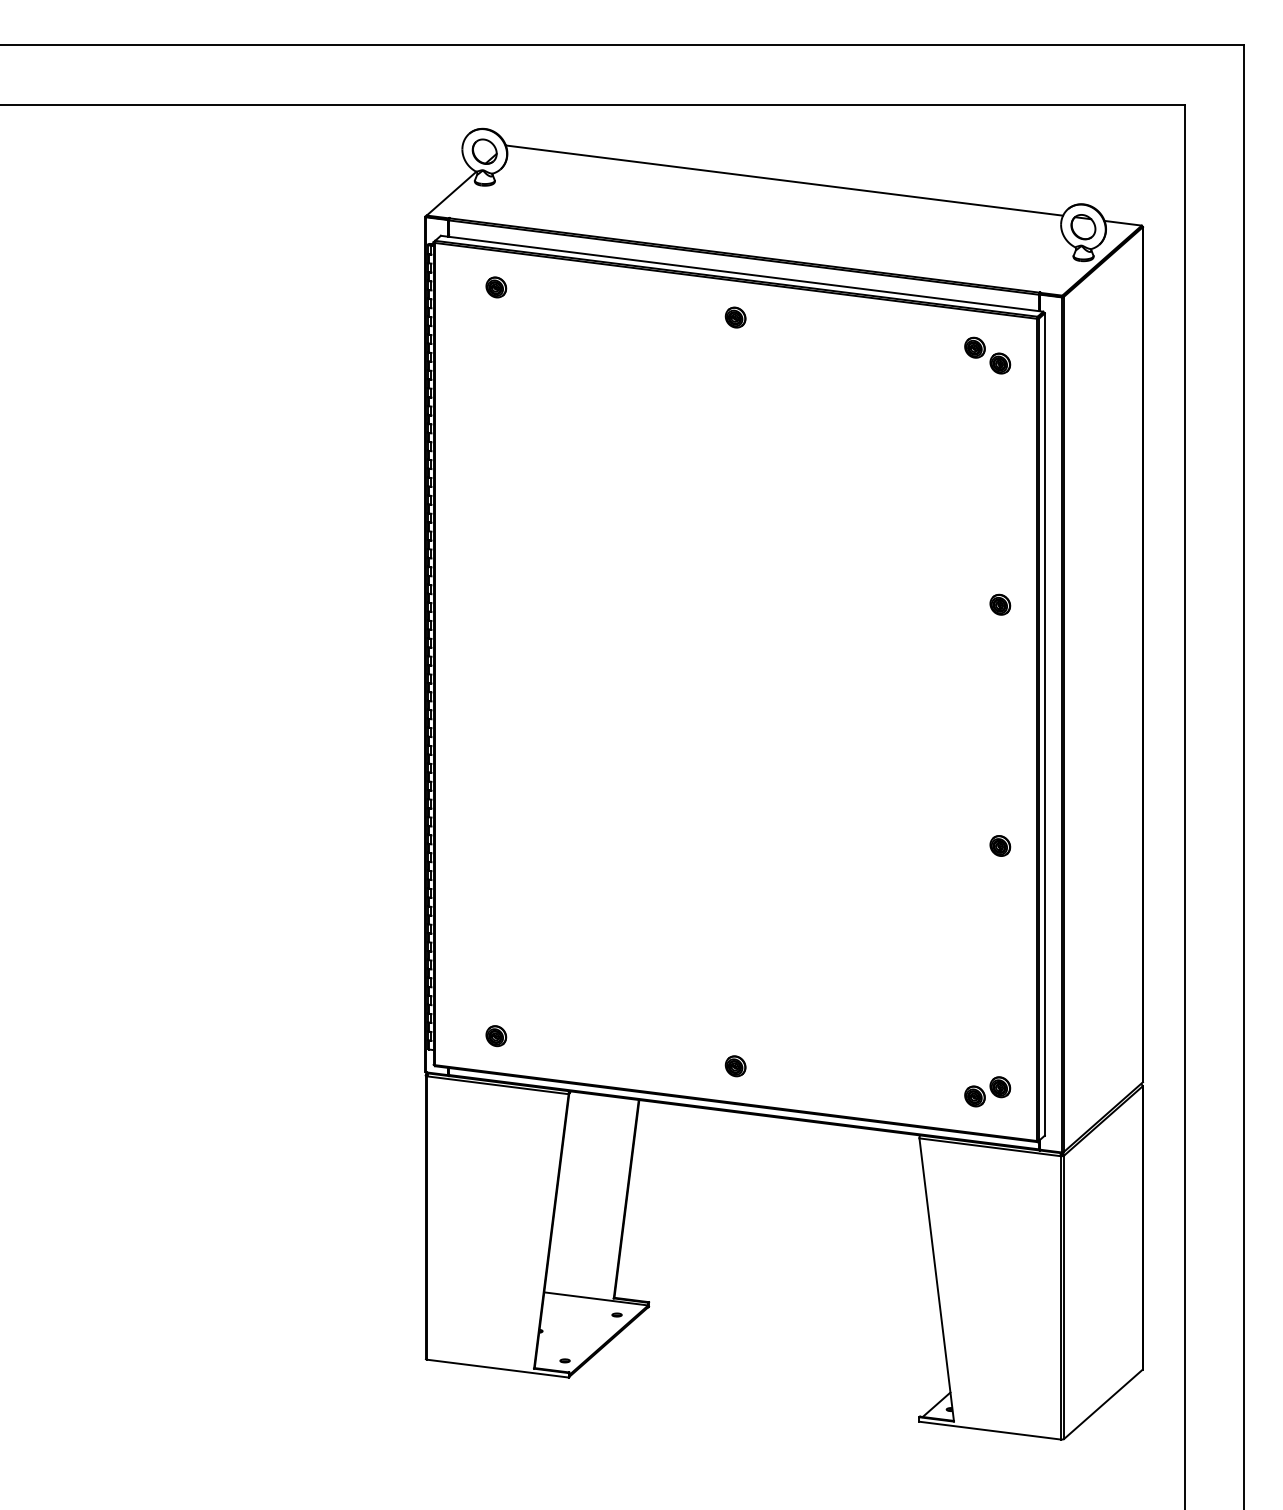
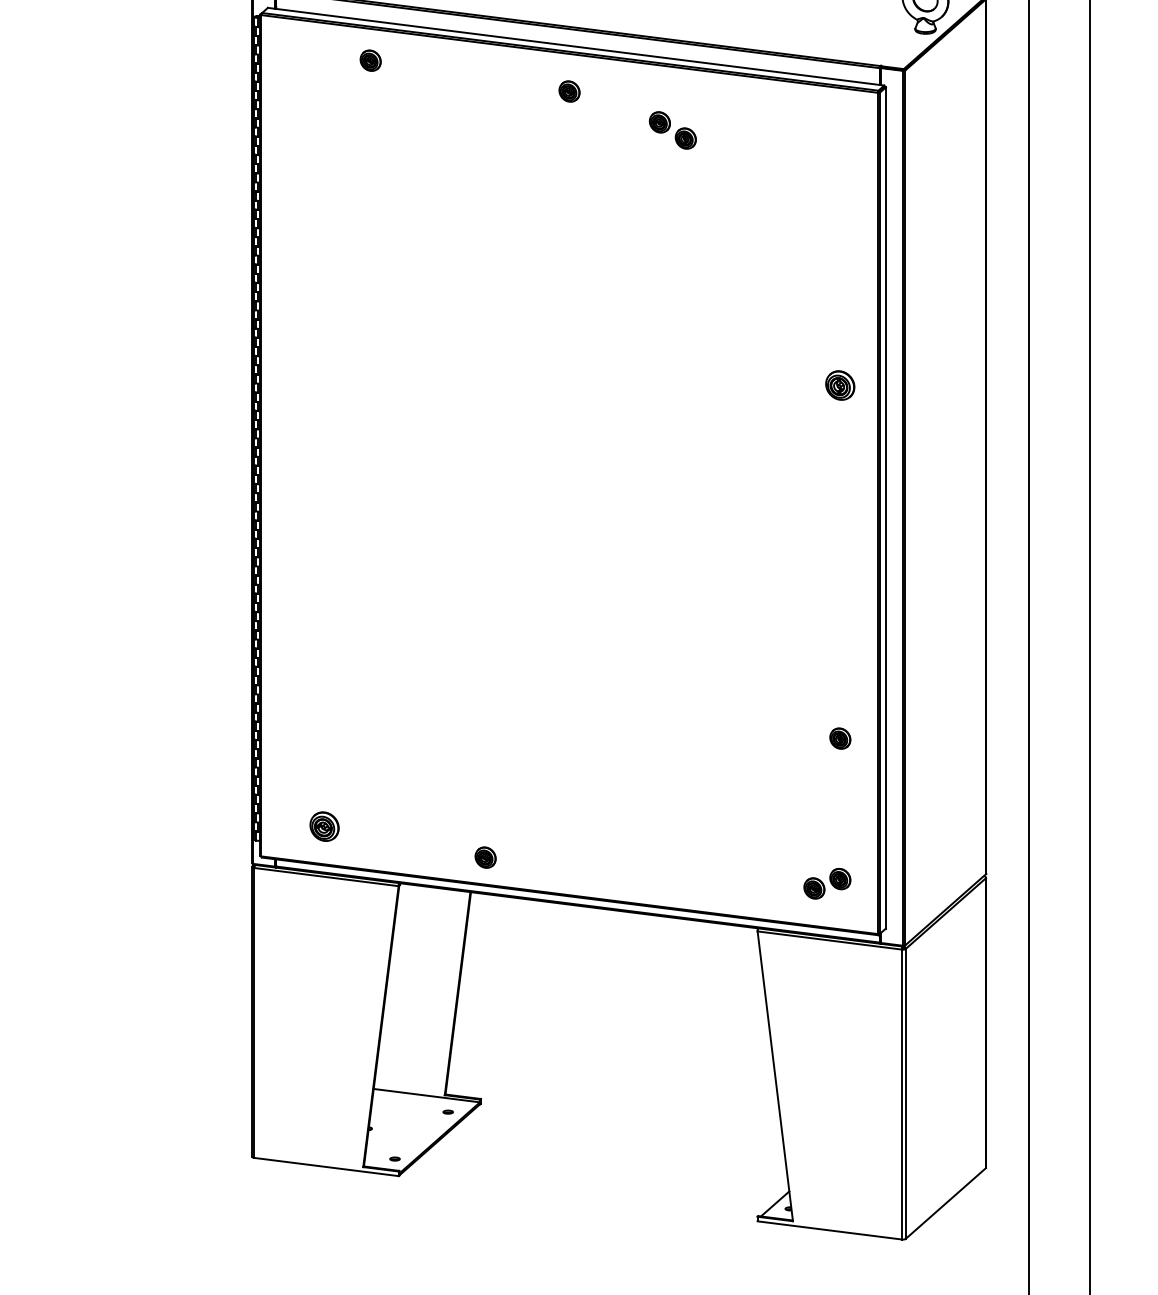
part: (496, 287) -> (370, 60), moved
part: (987, 355) -> (672, 130), moved
part: (1000, 604) -> (840, 385), size x1.4
part: (1000, 845) -> (840, 738), moved
part: (496, 1036) -> (324, 827), size x1.4
part: (735, 1066) -> (485, 857), moved

